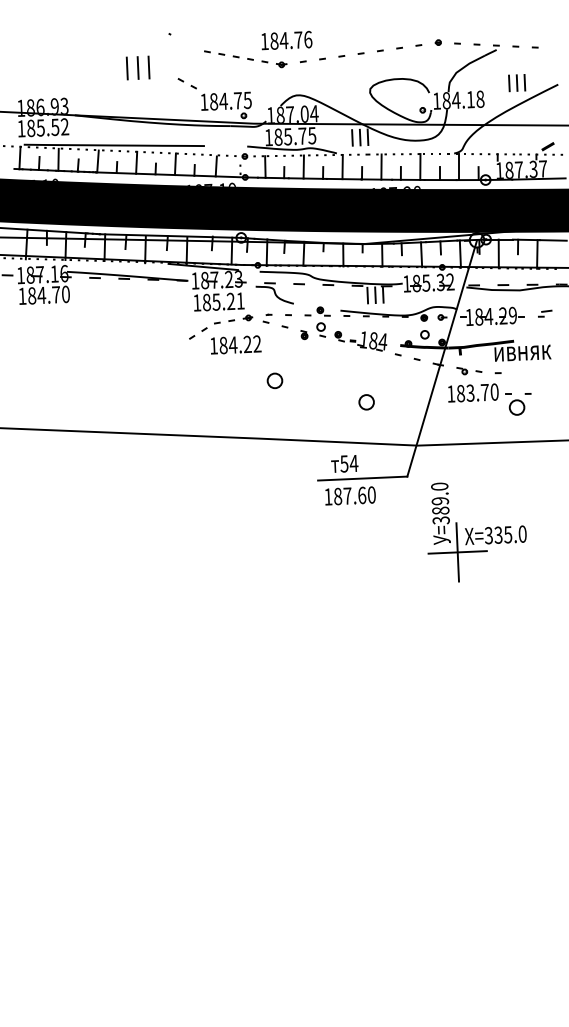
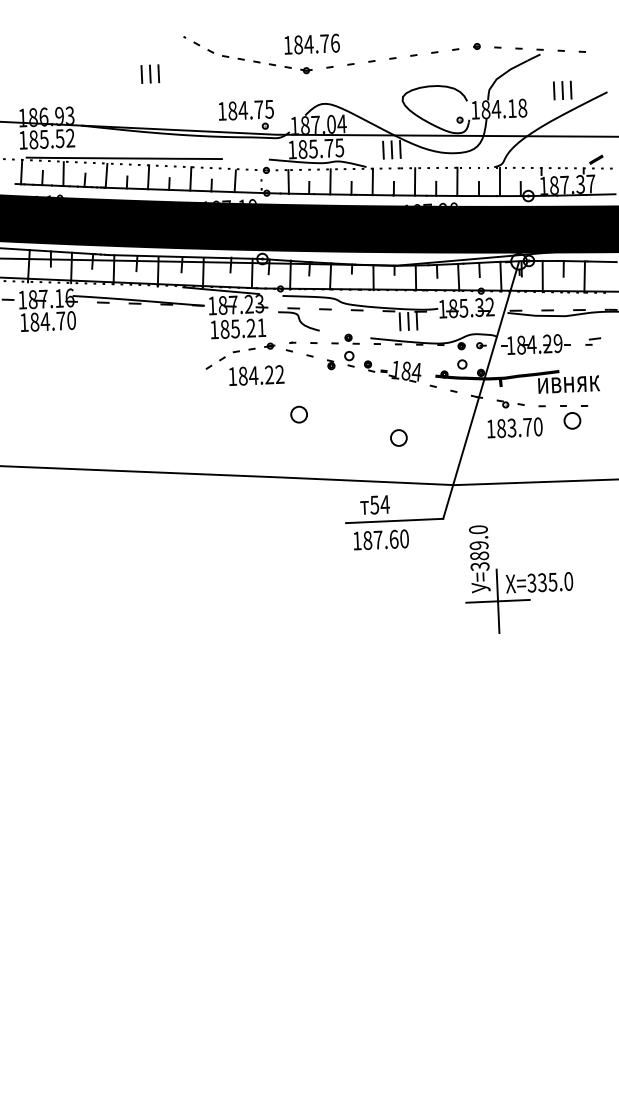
part: (138, 67) -> (150, 73), size x0.71
part: (186, 83) -> (202, 47), moved
part: (518, 404) -> (573, 417), moved

